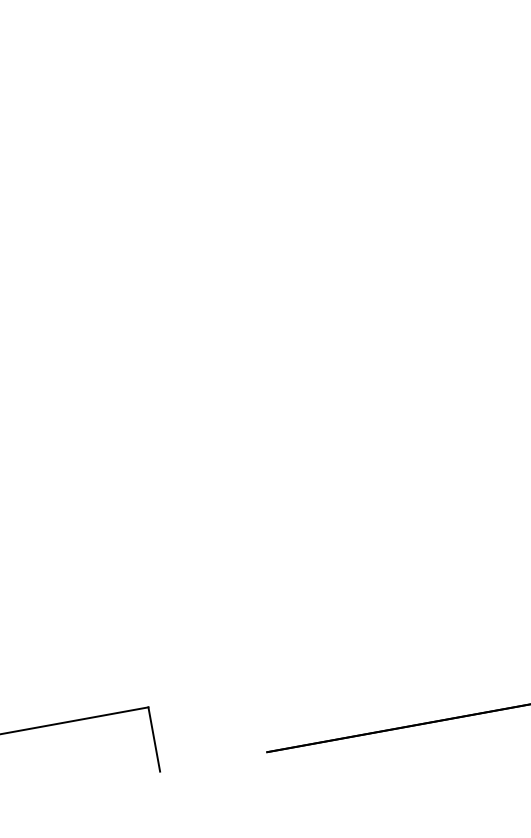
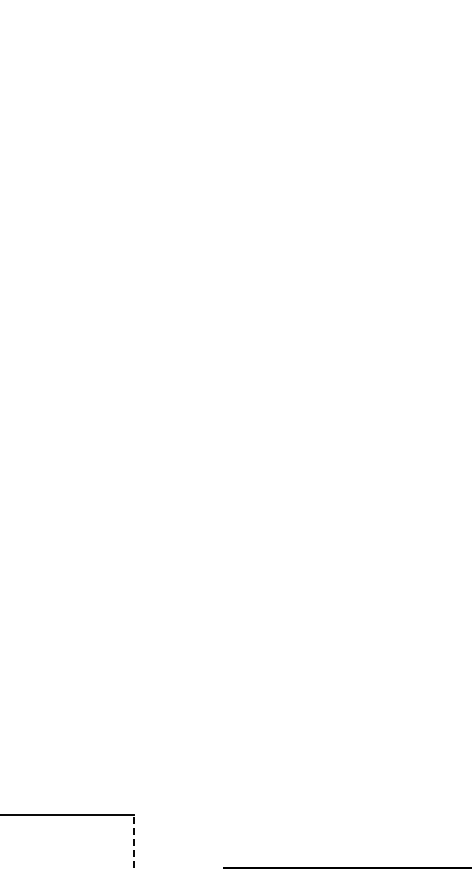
line: (154, 739) -> (134, 841), solid -> dashed

